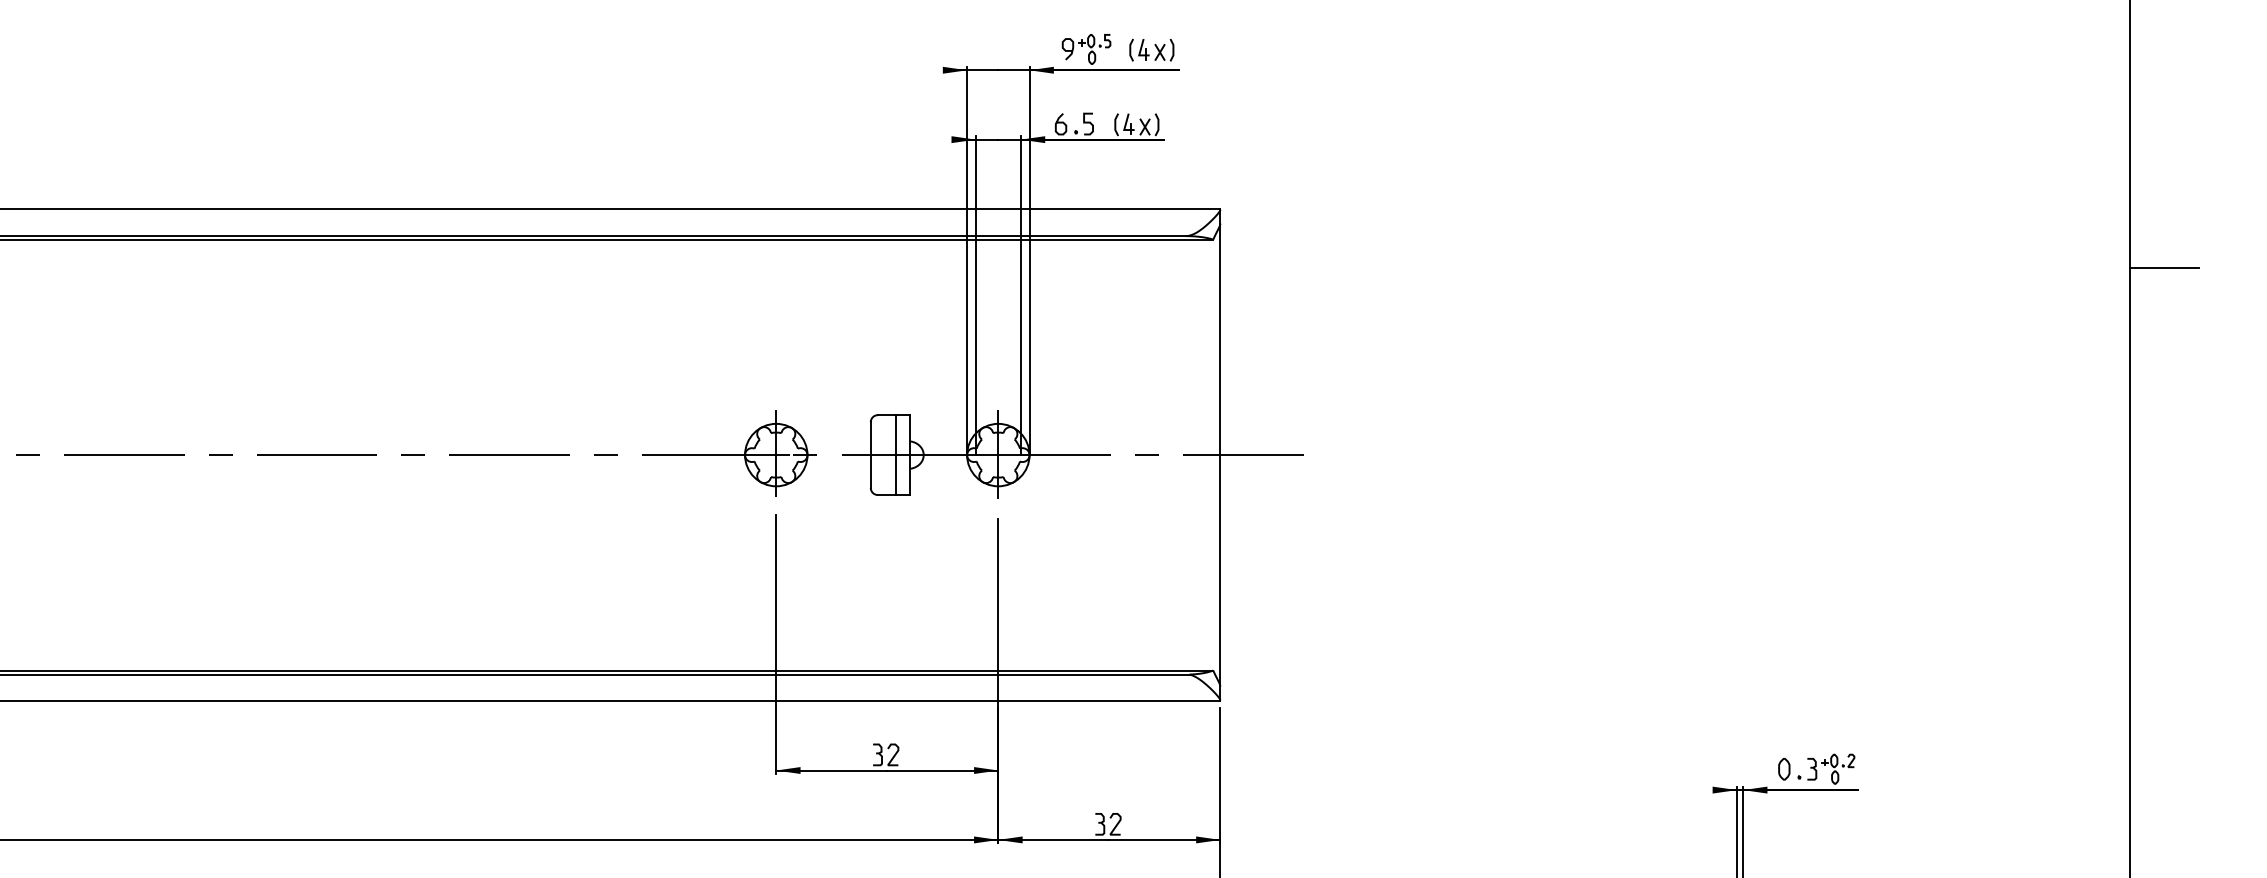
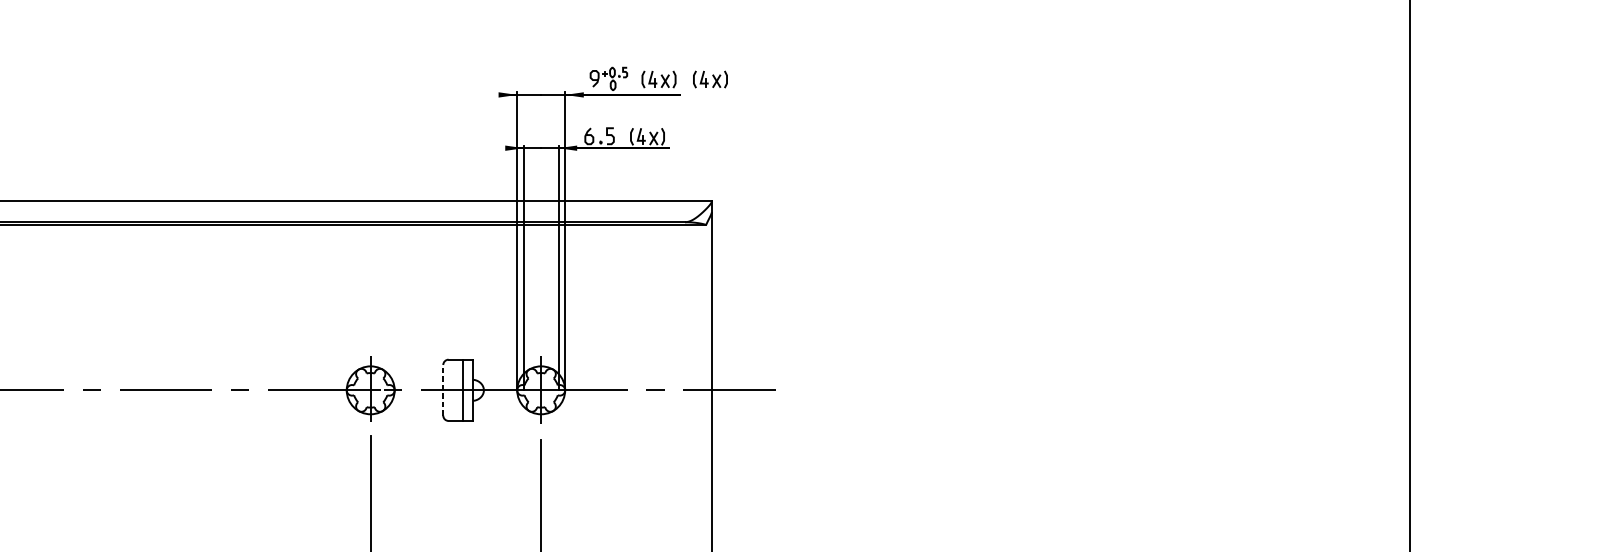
part: (1218, 49) -> (710, 78), added
line: (2163, 267) -> (1435, 246), removed
line: (870, 455) -> (443, 390), solid -> dashed

